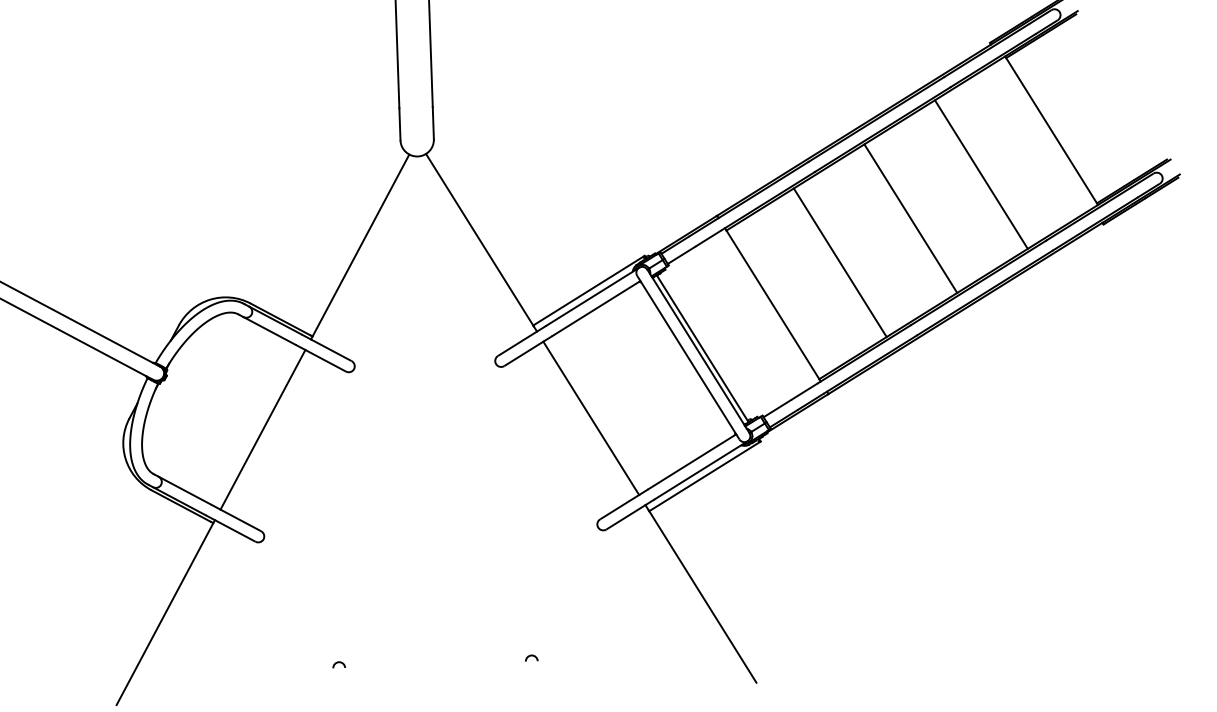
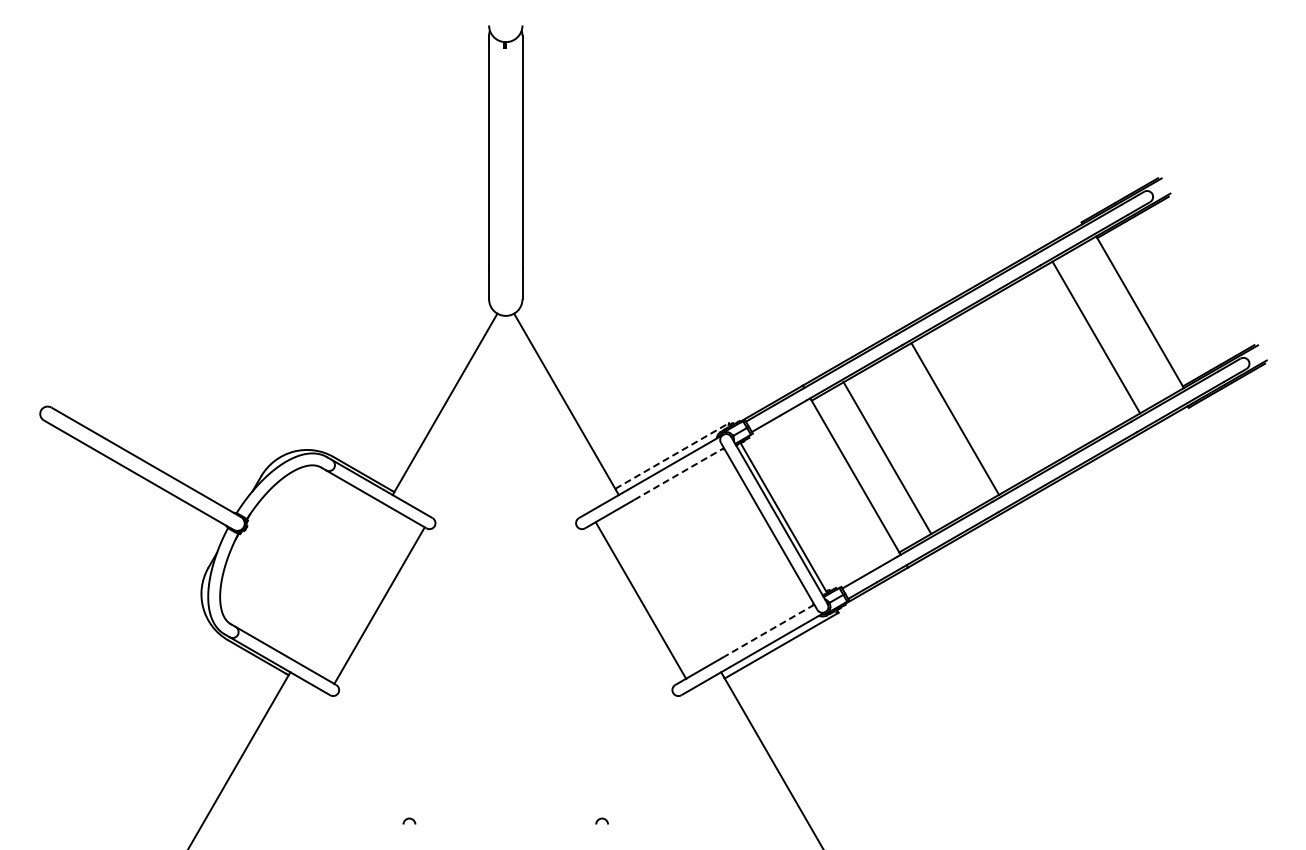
line: (981, 174) -> (1096, 337), moved
line: (910, 218) -> (955, 419), moved
line: (840, 262) -> (887, 457), moved
line: (589, 291) -> (672, 456), solid -> dashed
line: (596, 308) -> (679, 474), solid -> dashed
line: (590, 418) -> (640, 600), moved
line: (262, 429) -> (379, 605), moved
line: (692, 461) -> (769, 630), solid -> dashed

